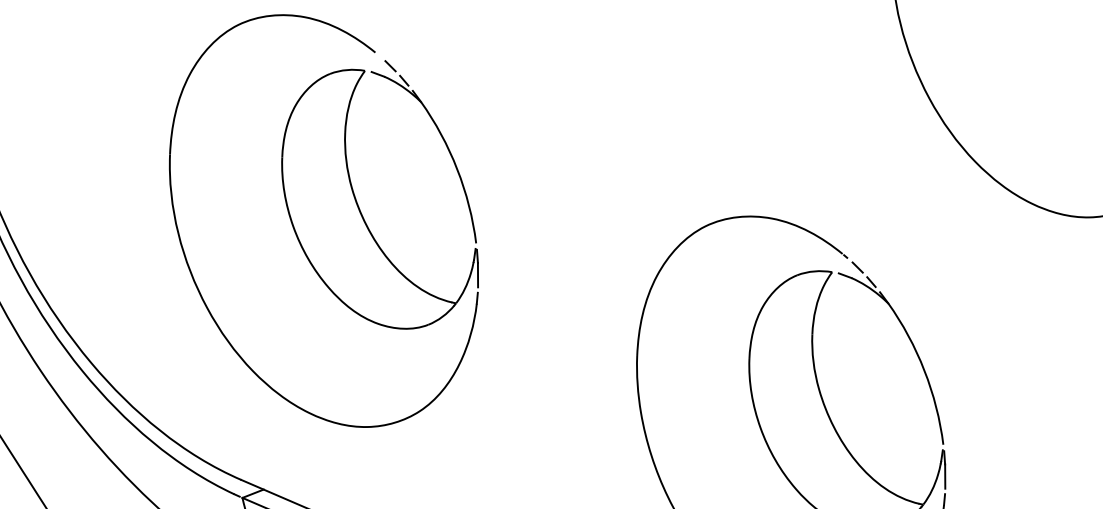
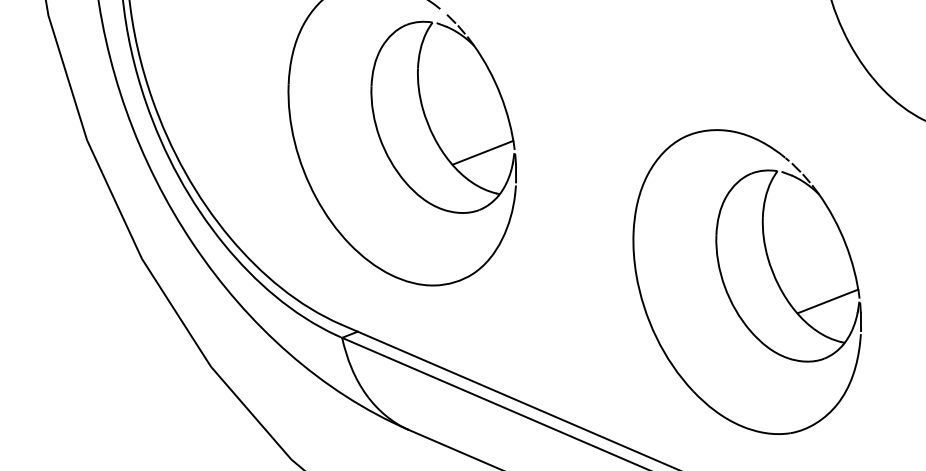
line: (432, 246) -> (482, 152), added
line: (899, 448) -> (827, 301), added

